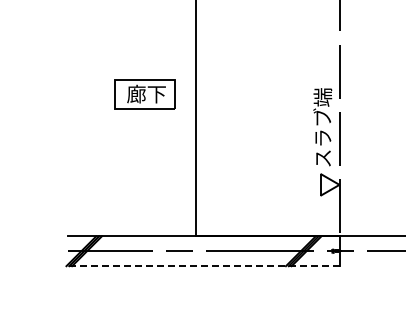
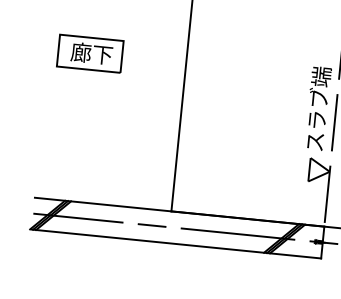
part: (144, 94) -> (89, 53), moved
line: (203, 266) -> (176, 244), dashed -> solid

